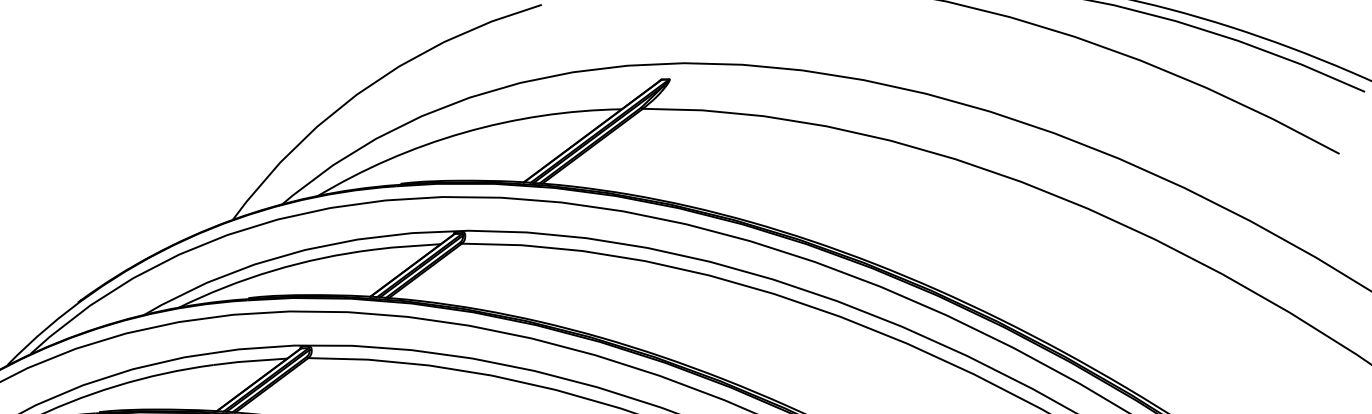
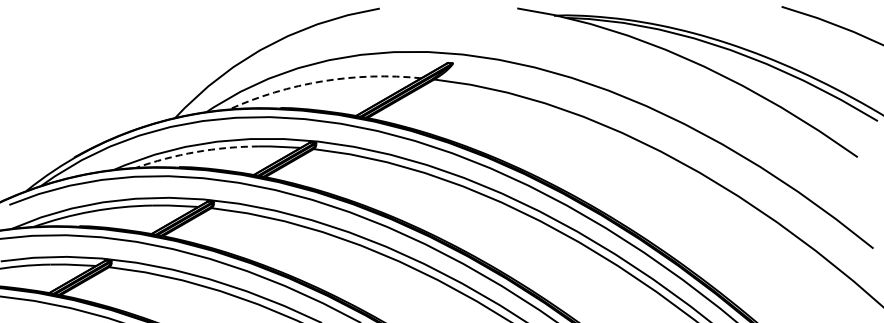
arc: (463, 133) -> (322, 81), solid -> dashed
arc: (272, 271) -> (195, 152), solid -> dashed

